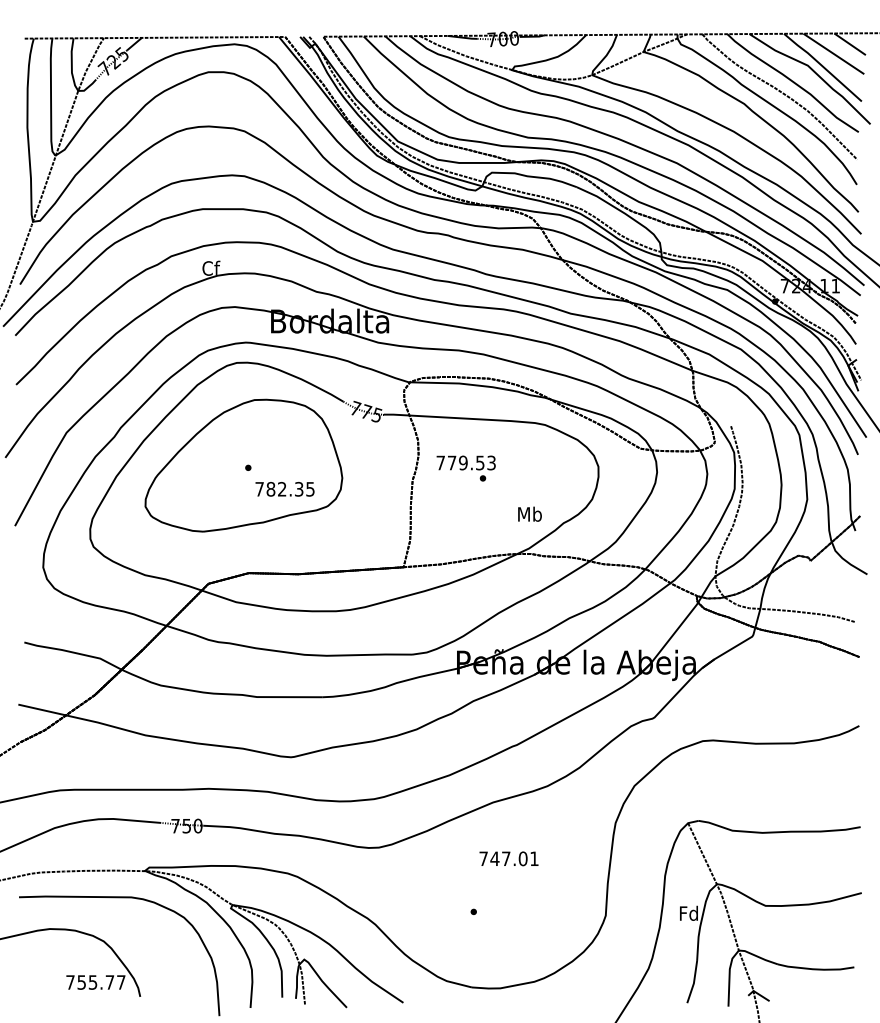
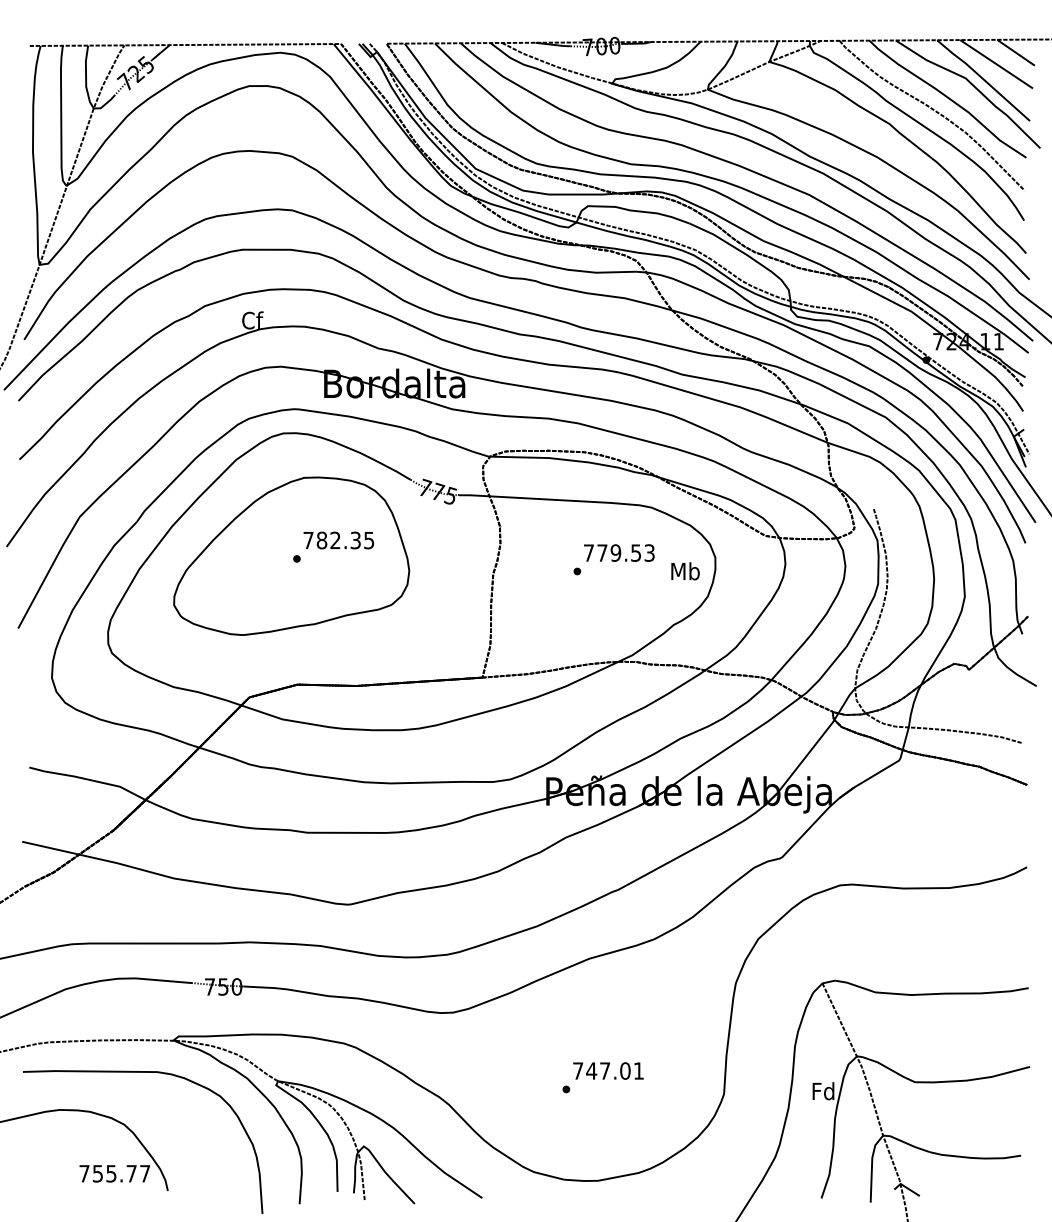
text: (466, 462) -> (619, 552), moved
text: (284, 489) -> (338, 540), moved
text: (529, 514) -> (685, 571), moved
text: (509, 858) -> (608, 1070), moved

